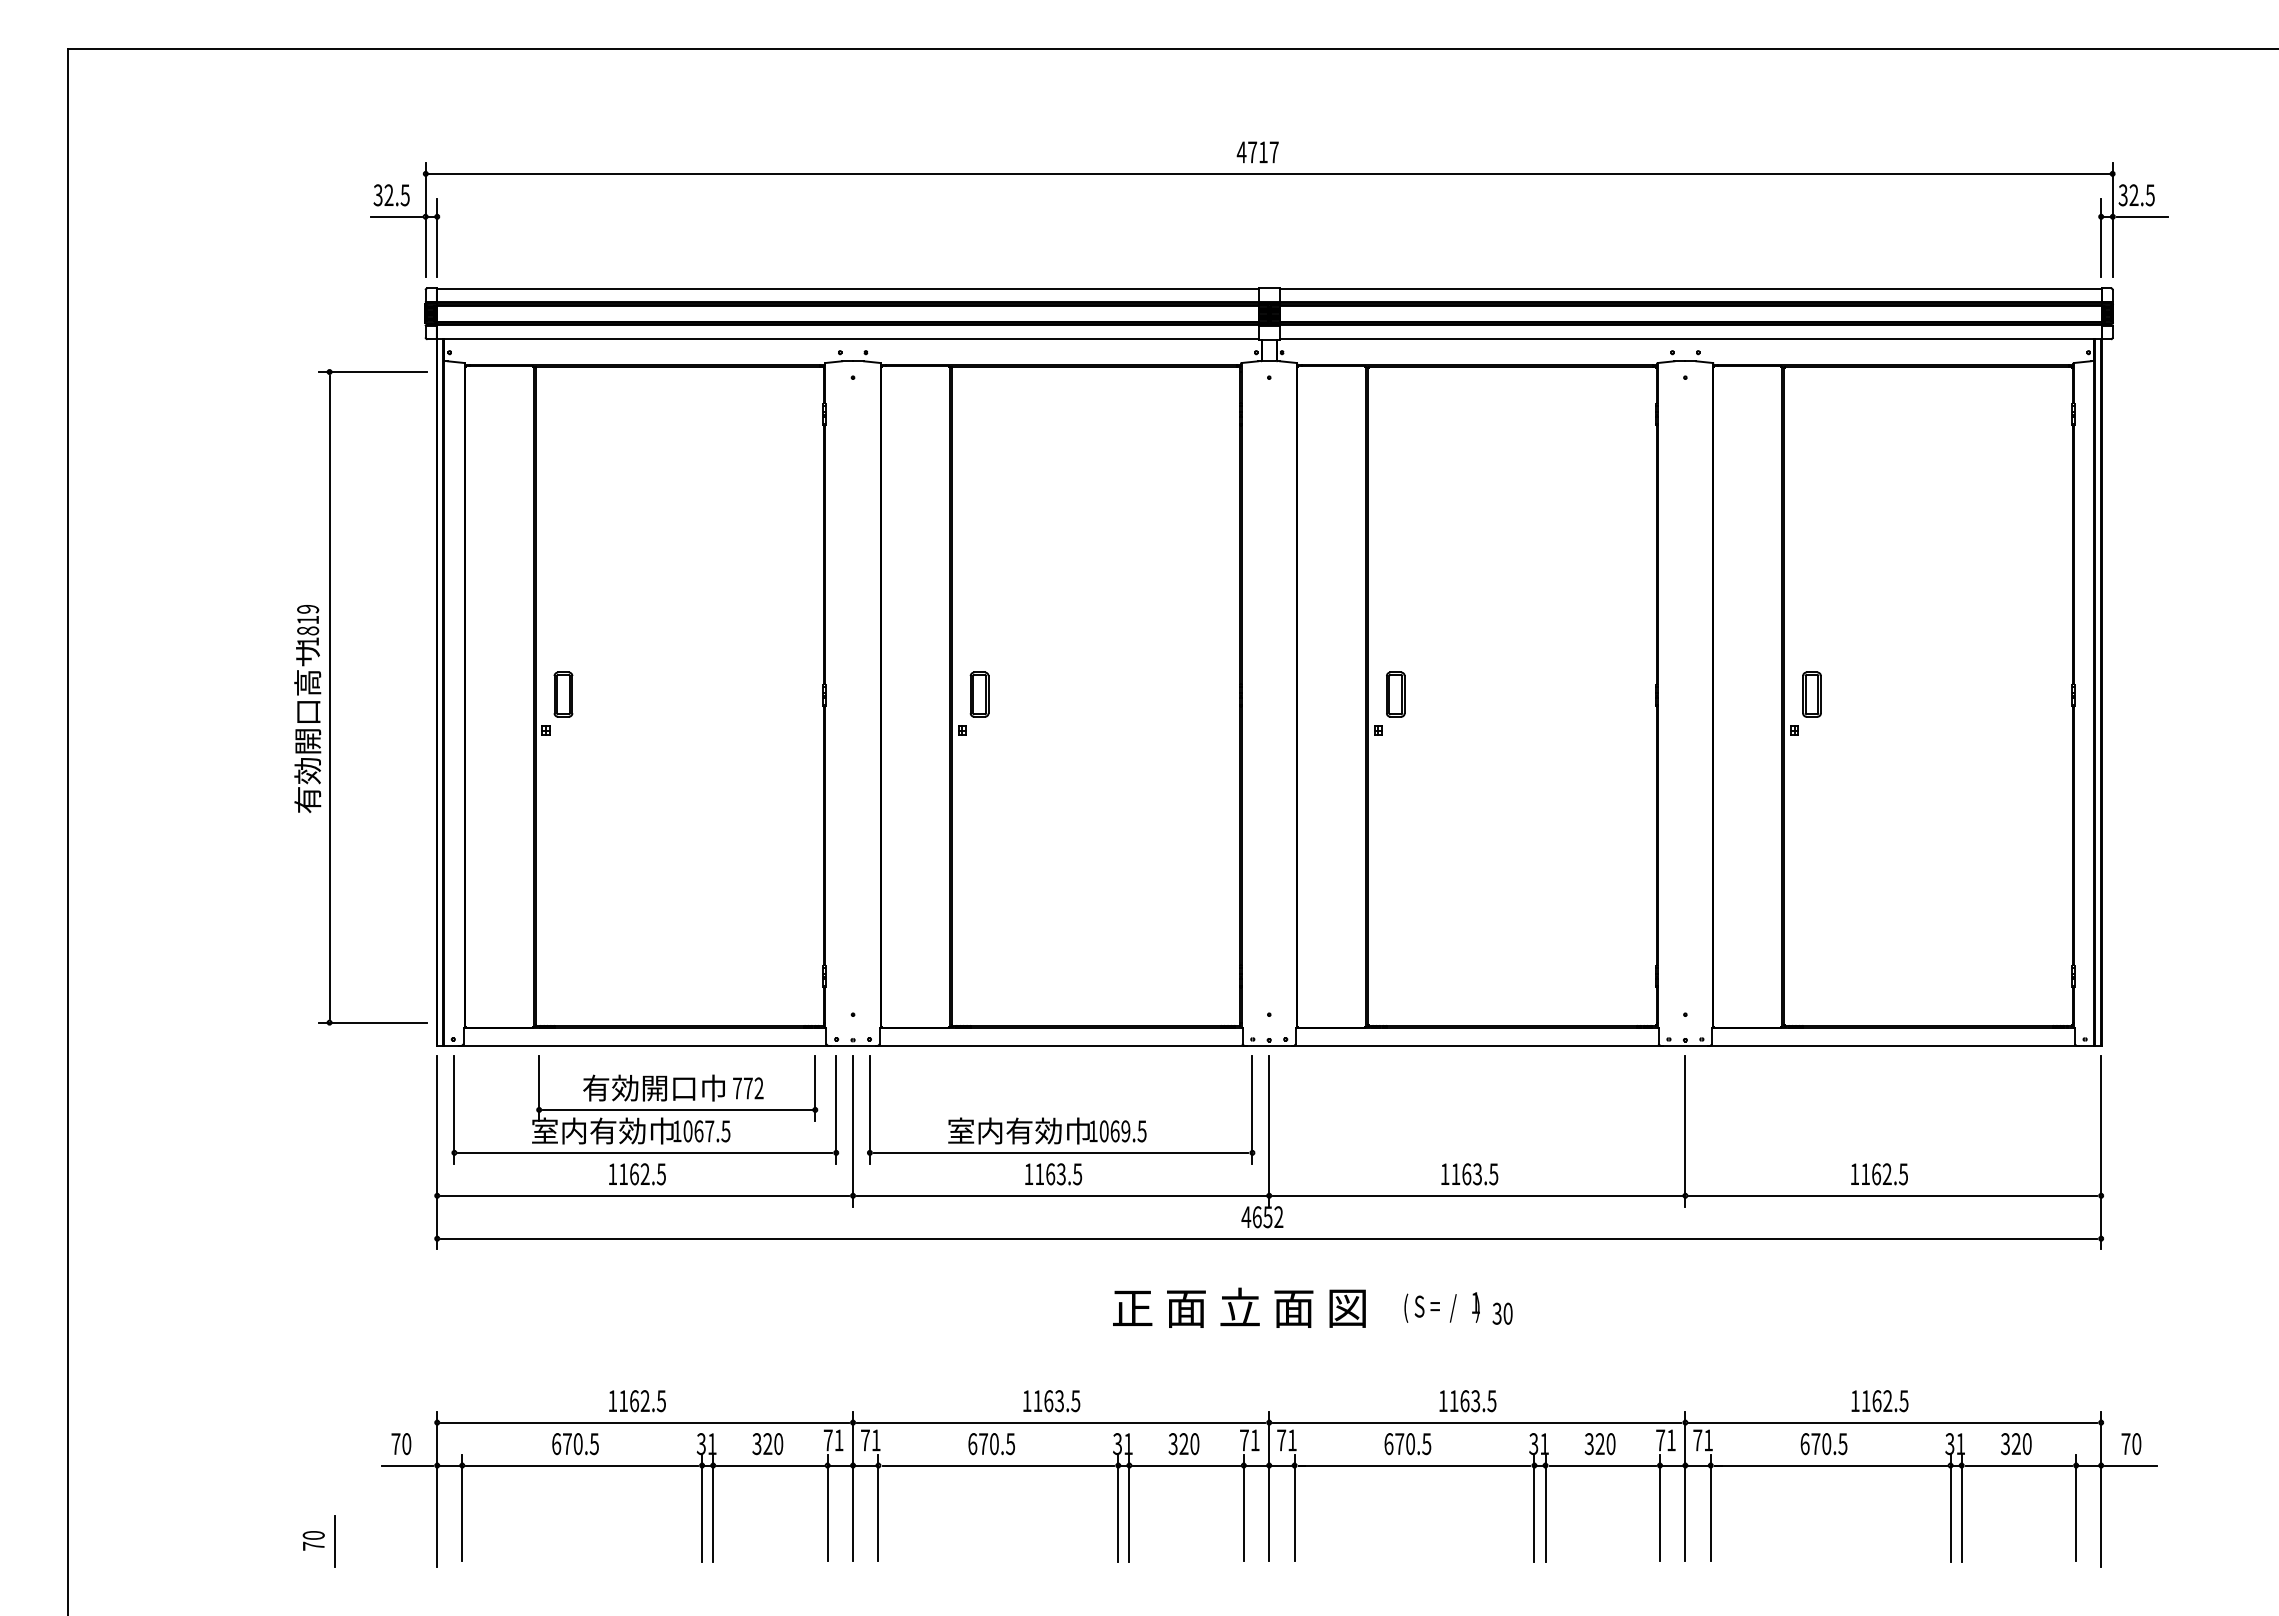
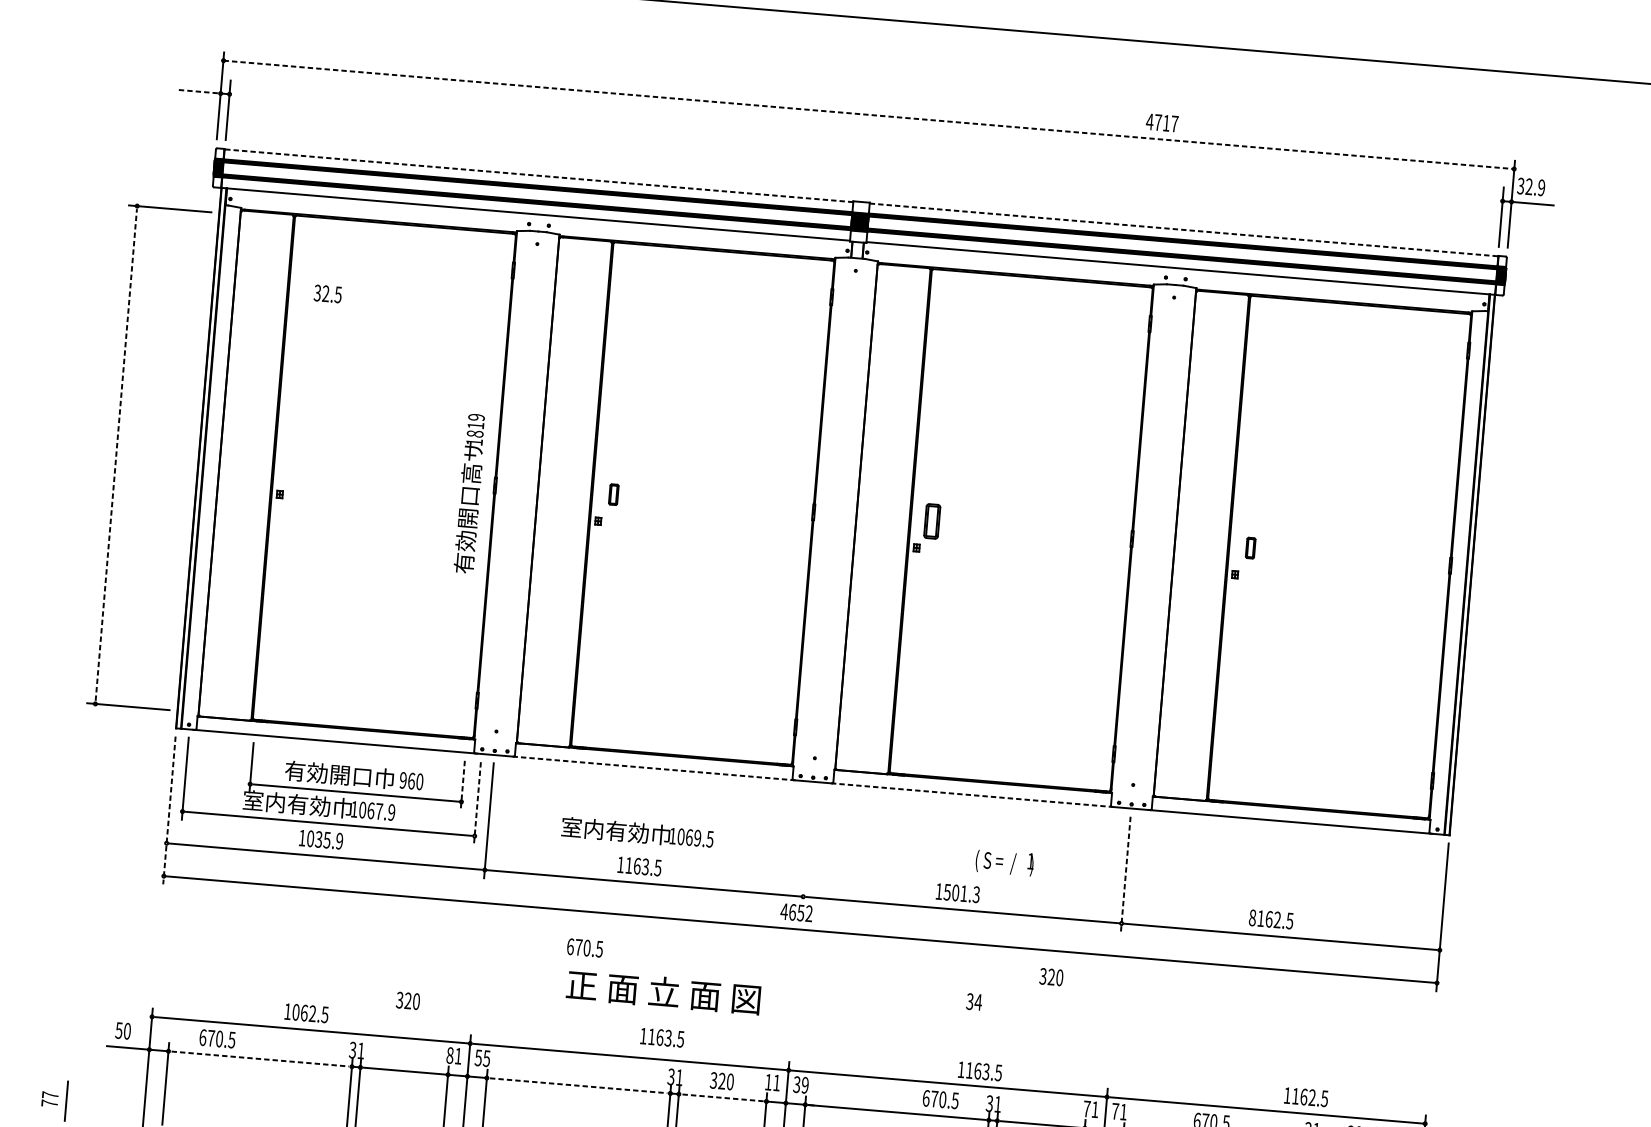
text: (1257, 152) -> (1161, 123), moved
line: (1270, 173) -> (869, 114), solid -> dashed
text: (391, 195) -> (327, 294), moved
text: (2149, 195) -> (1540, 187), 32.5 -> 32.9
line: (396, 216) -> (198, 91), solid -> dashed
line: (847, 288) -> (538, 175), solid -> dashed
line: (1690, 288) -> (1183, 229), solid -> dashed
part: (563, 694) -> (295, 467), removed
part: (979, 694) -> (613, 494), size x0.6
part: (1811, 694) -> (1250, 548), size x0.6
line: (329, 696) -> (116, 454), solid -> dashed
text: (307, 708) -> (469, 493), moved
line: (1061, 1045) -> (653, 768), solid -> dashed
line: (1477, 1045) -> (972, 795), solid -> dashed
text: (748, 1088) -> (411, 781), 772 -> 960
line: (815, 1088) -> (462, 785), solid -> dashed
line: (836, 1109) -> (477, 802), solid -> dashed
text: (725, 1131) -> (391, 812), 1067.5 -> 1067.9
line: (1269, 1131) -> (807, 847), removed
line: (1685, 1131) -> (1125, 874), solid -> dashed
line: (437, 1152) -> (169, 810), solid -> dashed
part: (1061, 1152) -> (647, 850), removed
text: (642, 1174) -> (325, 840), 1162.5 -> 1035.9
text: (1474, 1174) -> (961, 893), 1163.5 -> 1501.3
text: (1854, 1174) -> (1252, 918), 1162.5 -> 8162.5
text: (1239, 1307) -> (663, 991), moved
text: (1441, 1307) -> (1004, 862), moved
text: (1507, 1313) -> (977, 1002), 30 -> 34
text: (623, 1401) -> (295, 1012), 1162.5 -> 1062.5
text: (1051, 1401) -> (662, 1038), moved
text: (1467, 1401) -> (979, 1071), moved
text: (1879, 1401) -> (1305, 1097), moved
text: (827, 1440) -> (449, 1055), 71 -> 81
text: (870, 1440) -> (482, 1058), 71 -> 55
text: (1244, 1440) -> (768, 1082), 71 -> 11
text: (1286, 1440) -> (800, 1085), 71 -> 39
text: (395, 1444) -> (118, 1030), 70 -> 50
text: (575, 1444) -> (217, 1039), moved
text: (767, 1444) -> (407, 1001), moved
text: (991, 1444) -> (584, 948), moved
text: (1407, 1444) -> (940, 1099), moved
text: (1599, 1444) -> (1050, 977), moved
line: (582, 1465) -> (260, 1058), solid -> dashed
line: (998, 1465) -> (578, 1085), solid -> dashed
line: (1186, 1465) -> (722, 1097), solid -> dashed
text: (313, 1535) -> (50, 1095), 70 -> 77

